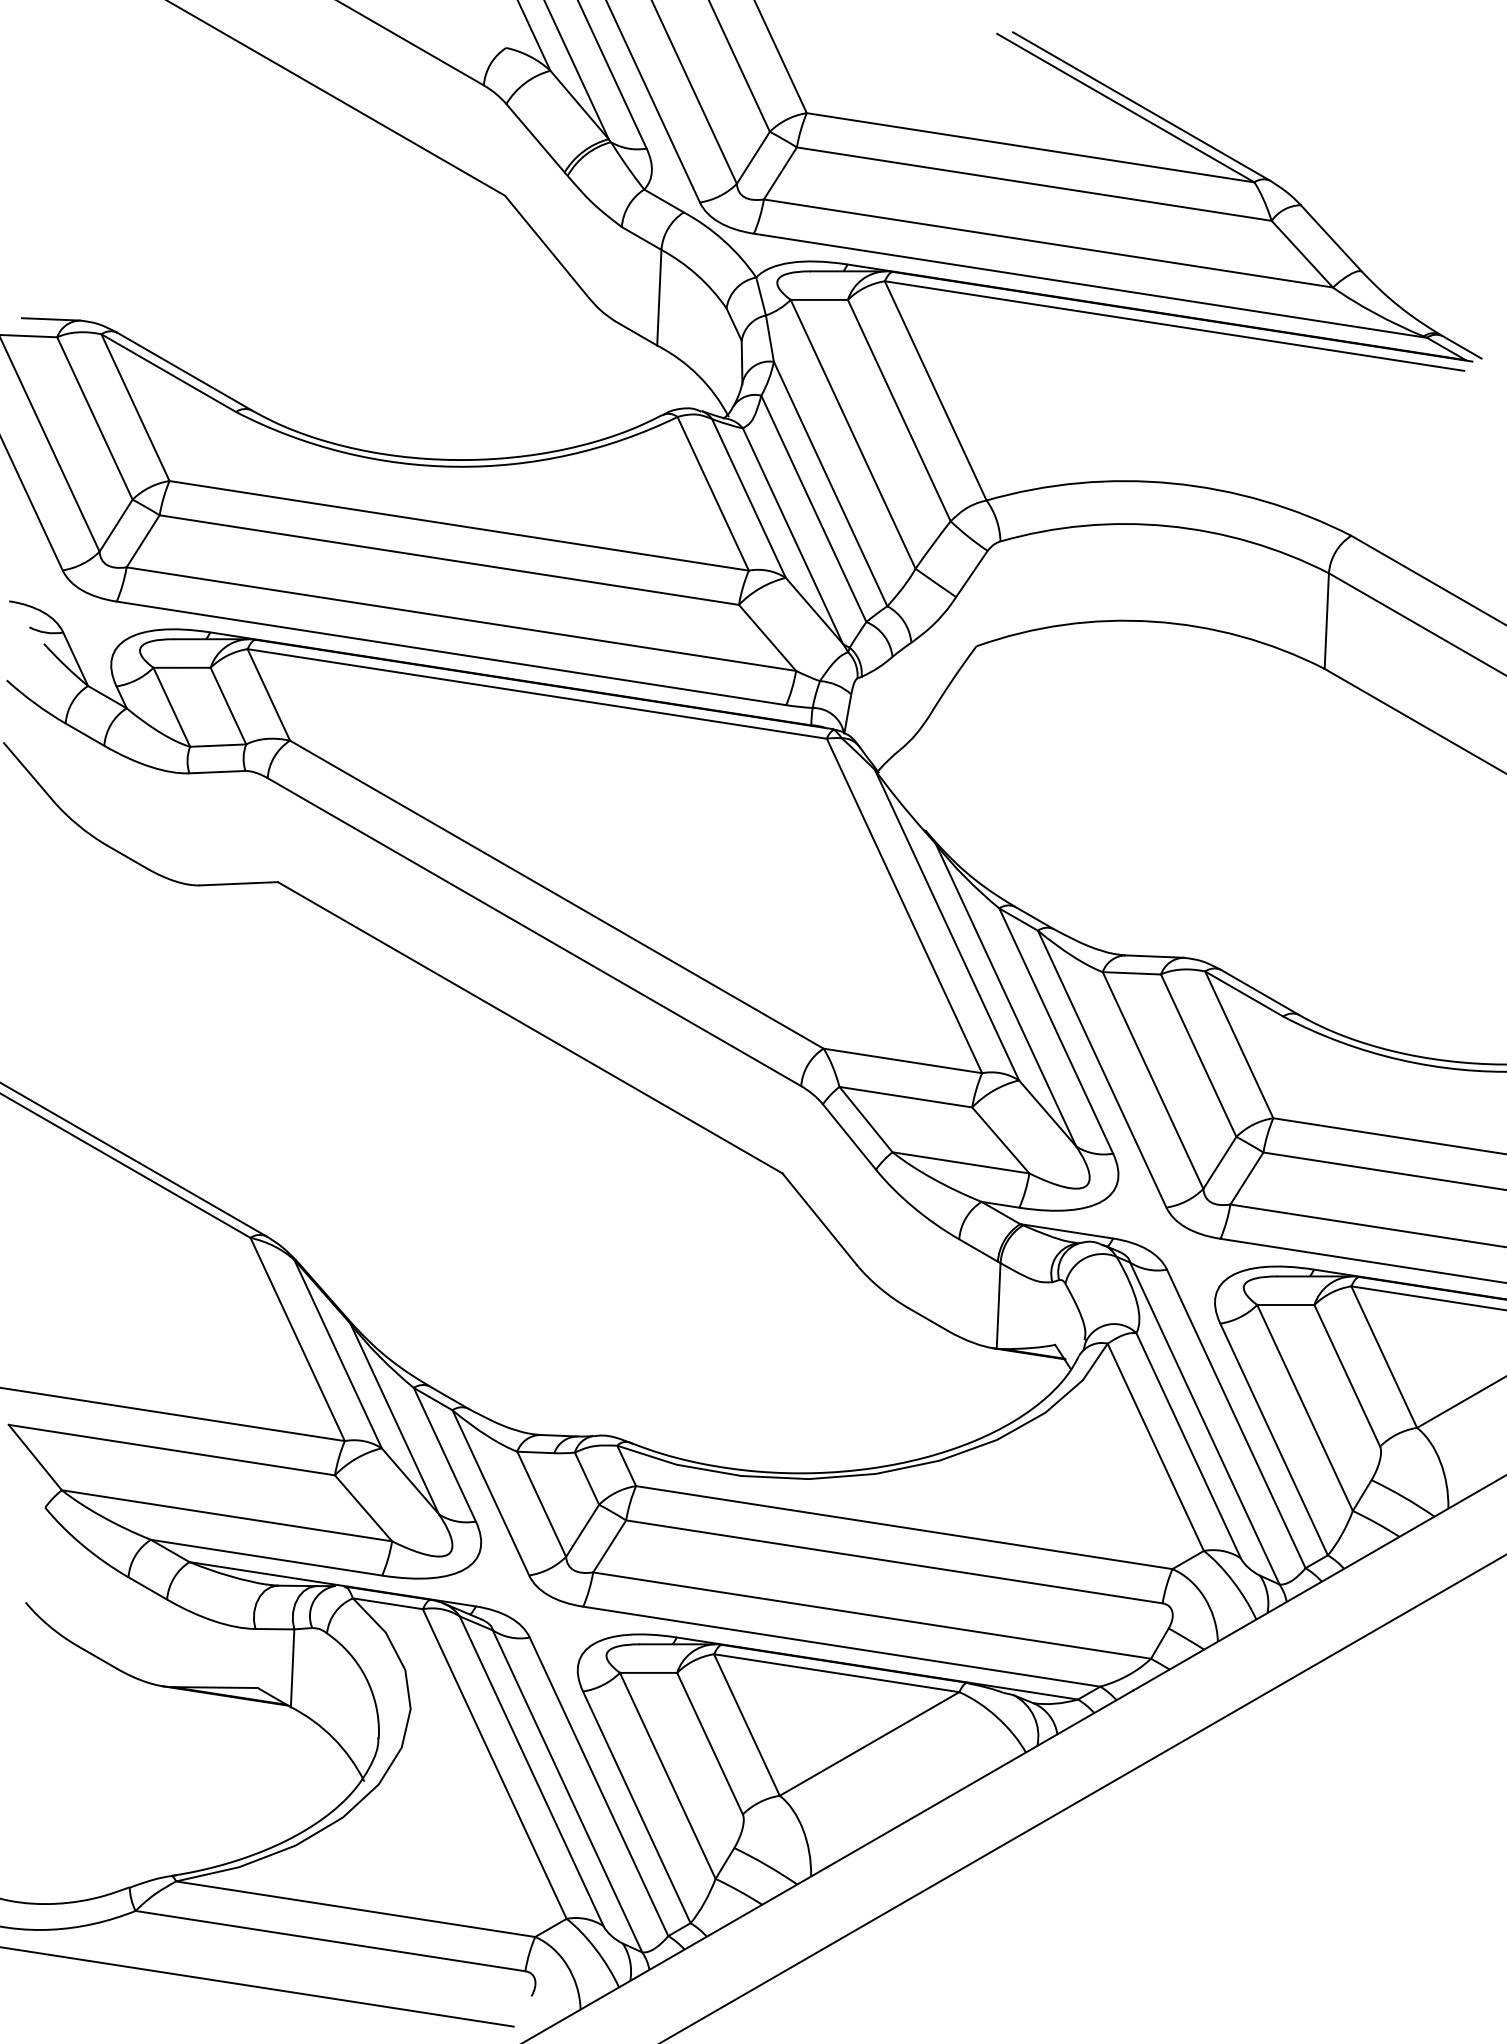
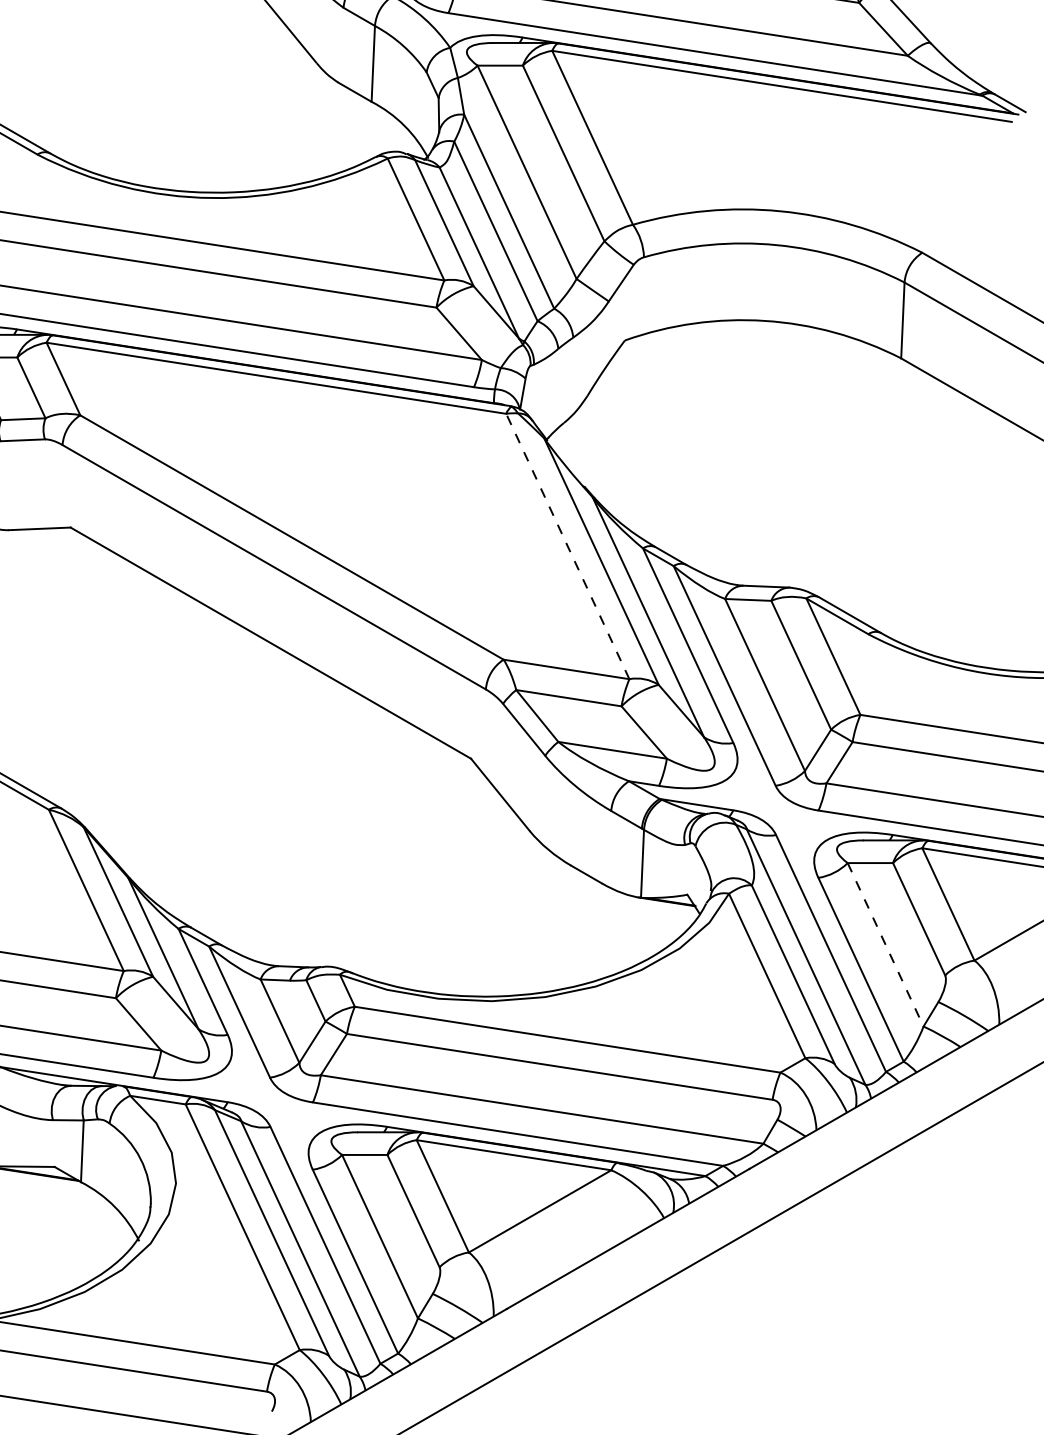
line: (904, 905) -> (567, 546), solid -> dashed
line: (1305, 1408) -> (885, 945), solid -> dashed

